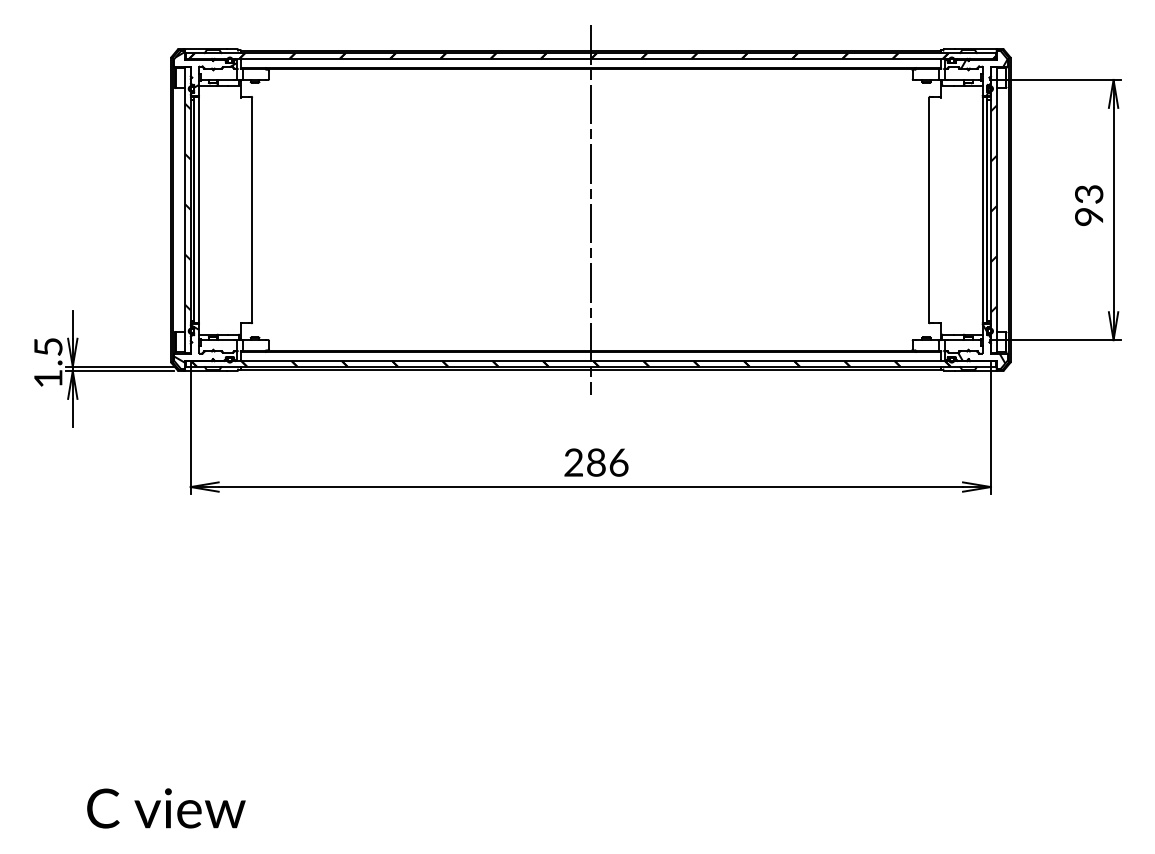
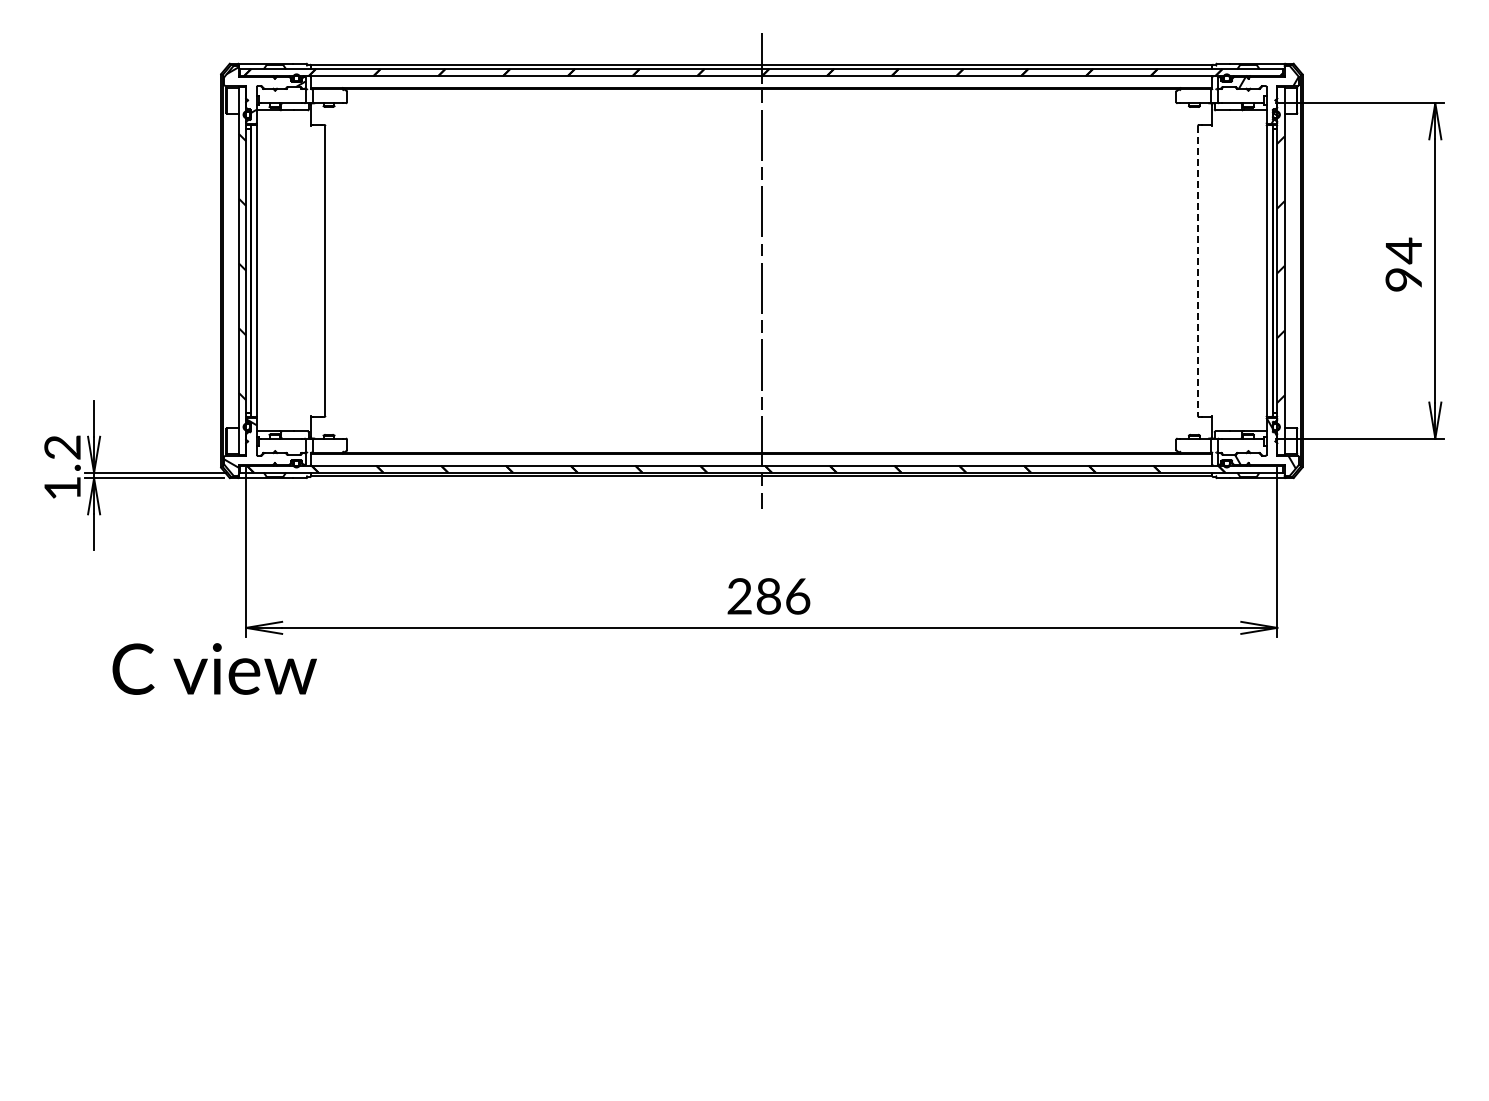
text: (1088, 194) -> (1403, 250), 93 -> 94
line: (929, 209) -> (1198, 270), solid -> dashed
text: (48, 347) -> (62, 447), 1.5 -> 1.2
text: (166, 808) -> (214, 668), moved

